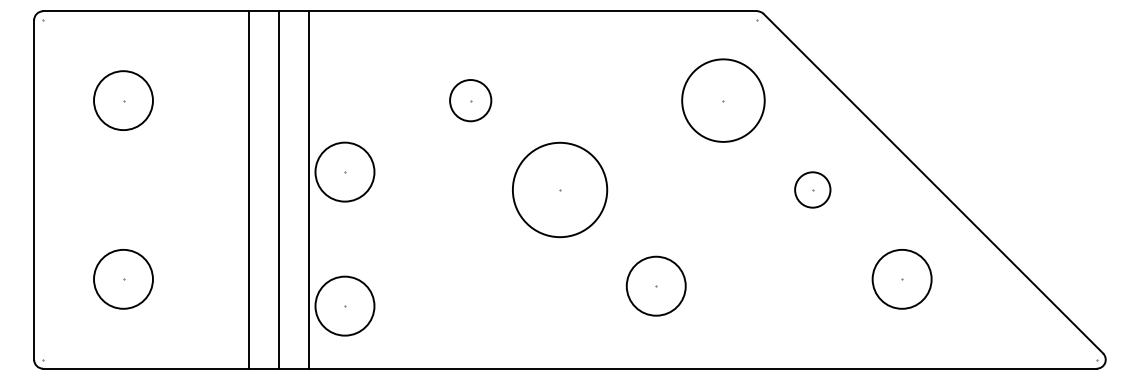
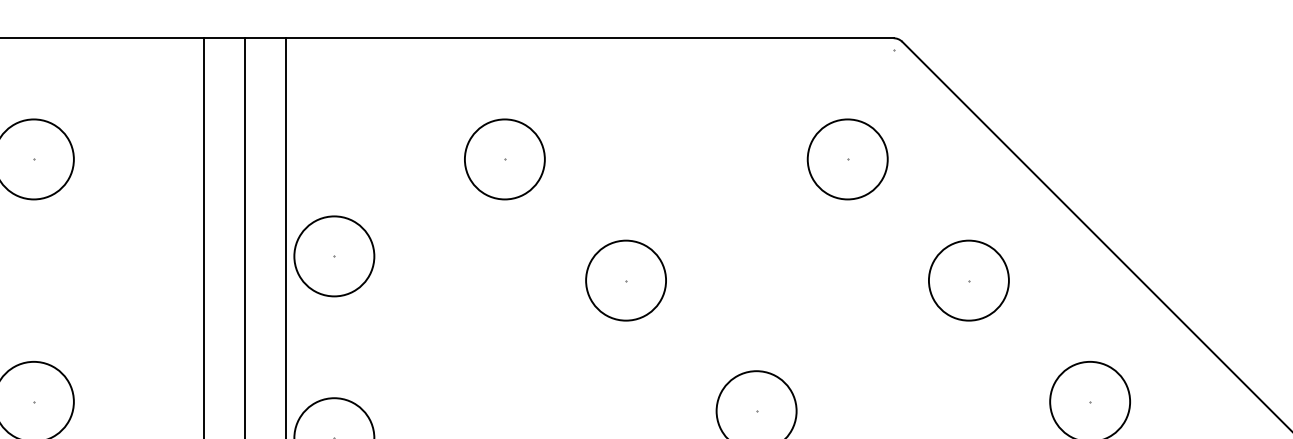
circle: (470, 100) -> (504, 159), size x1.43
circle: (722, 100) -> (846, 159), size x0.71
circle: (559, 189) -> (625, 279), size x0.62
circle: (812, 189) -> (968, 279), size x1.67

